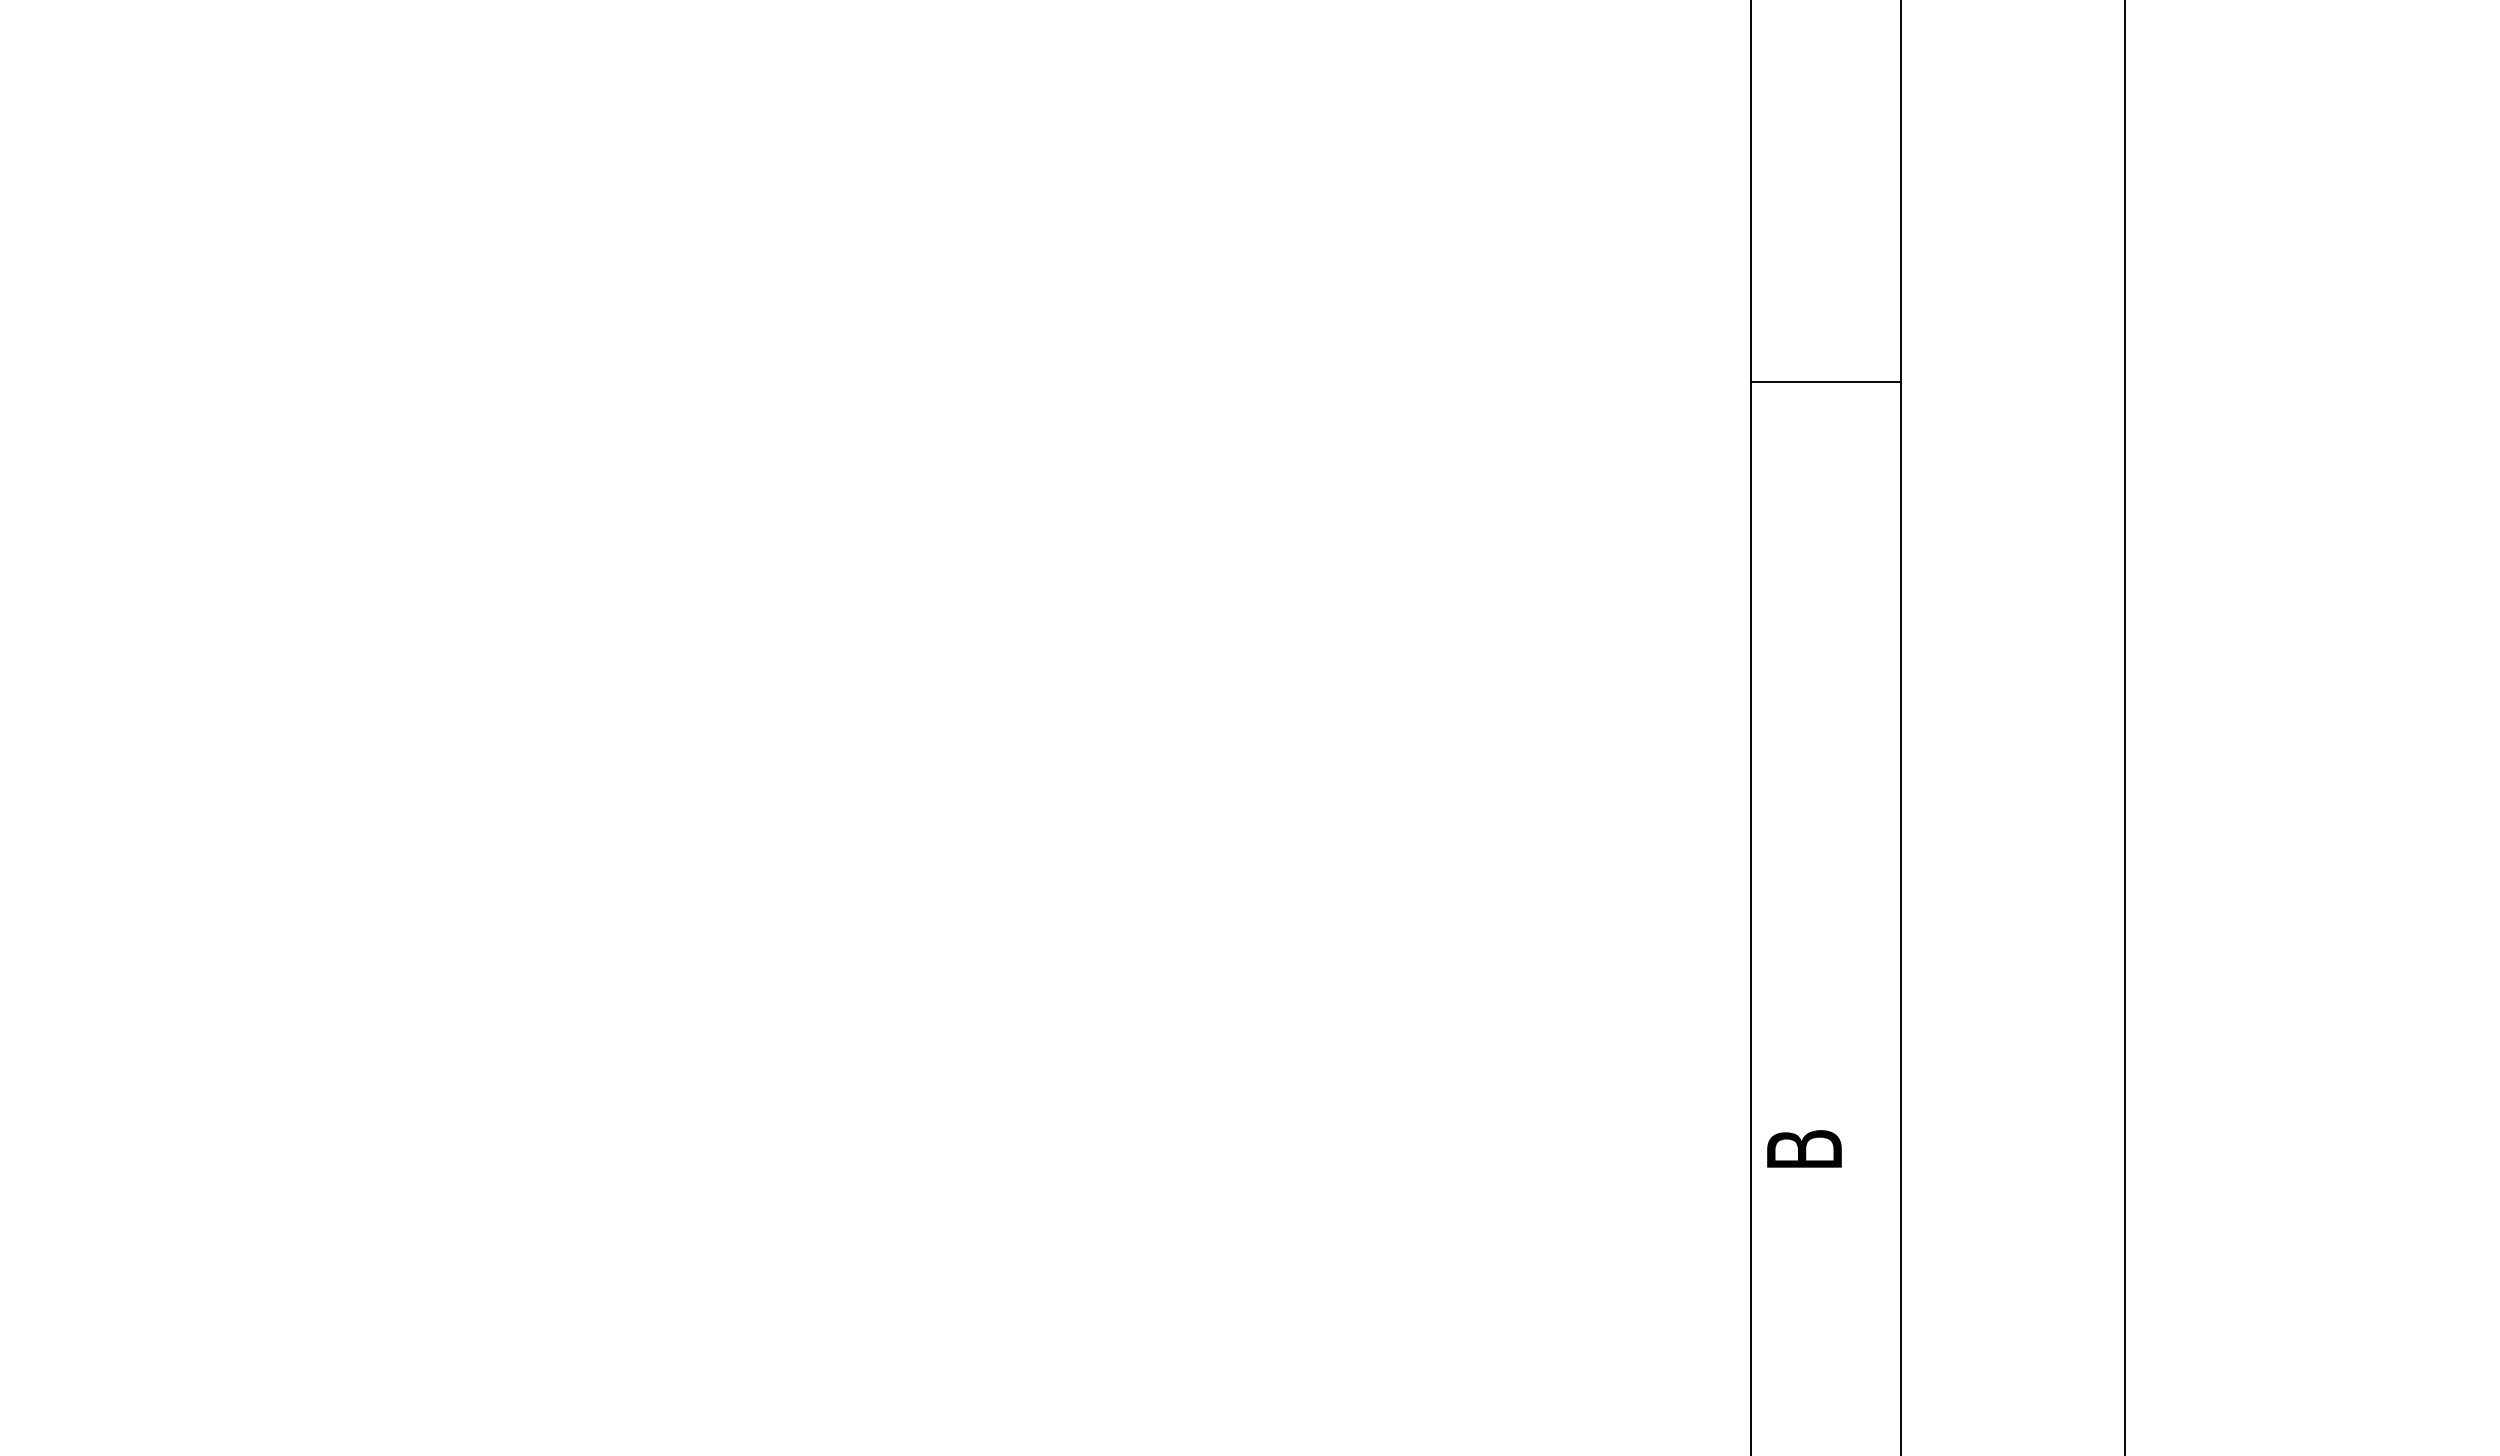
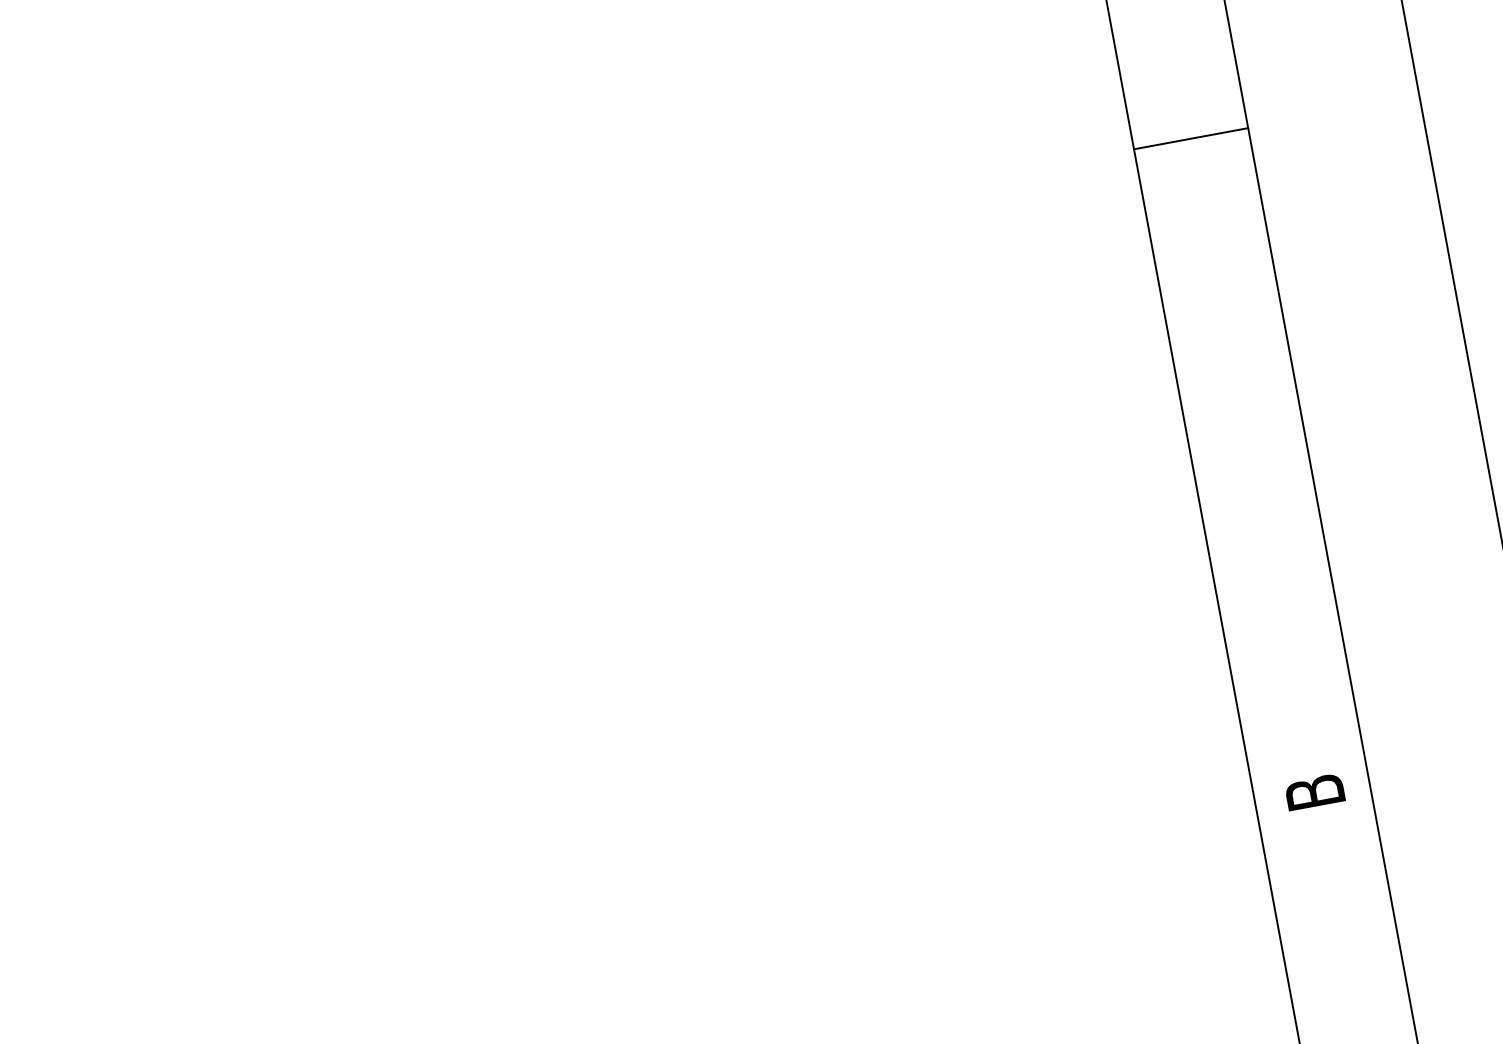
text: (1804, 1148) -> (1314, 791), moved

